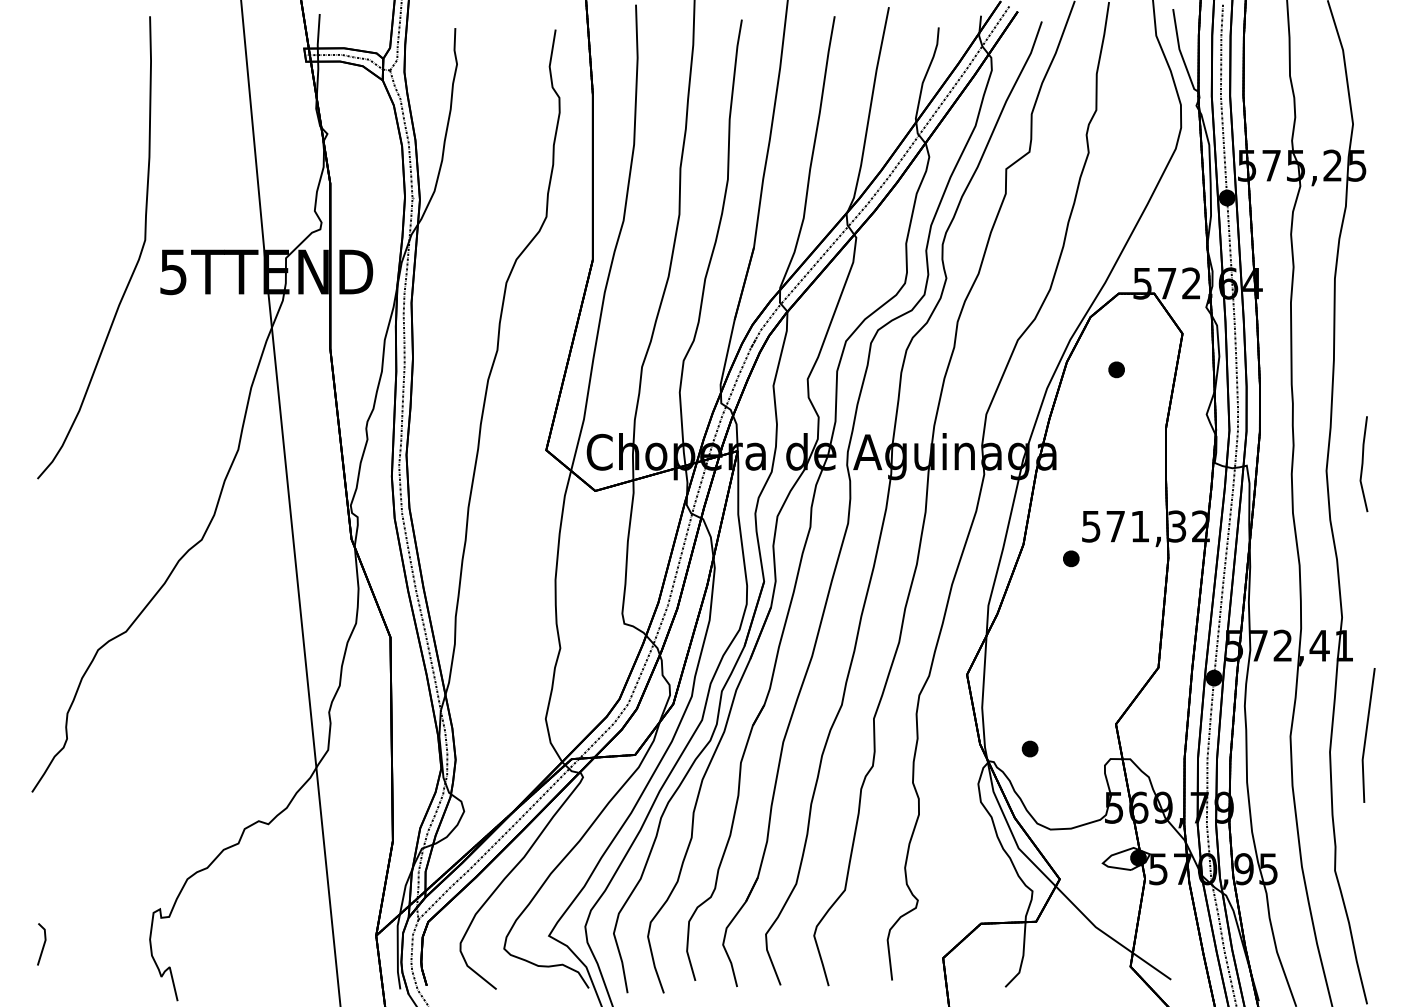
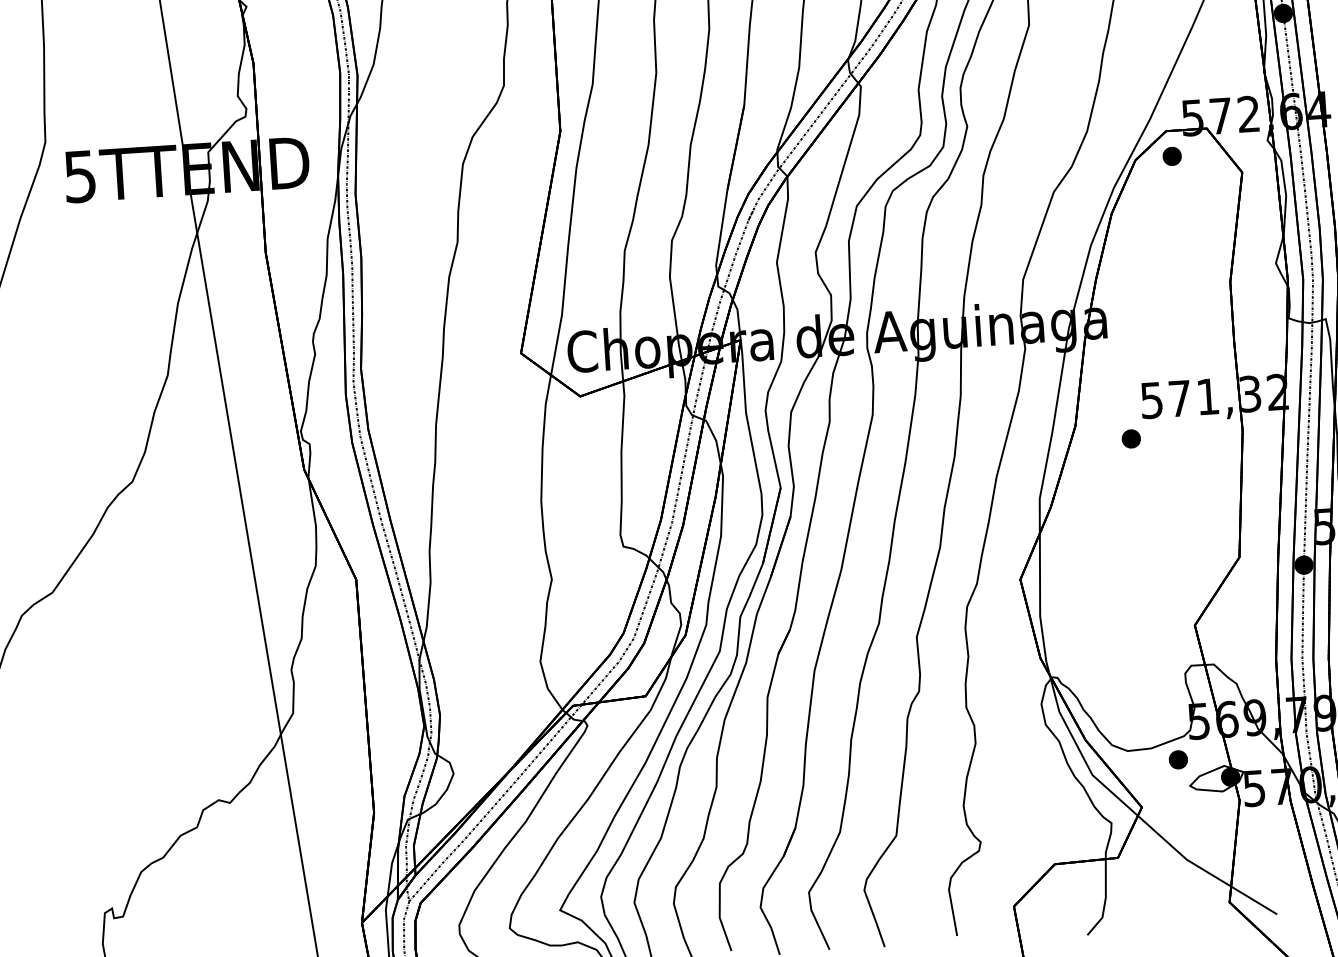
part: (1116, 369) -> (1172, 156), moved
part: (1029, 748) -> (1177, 759), moved

